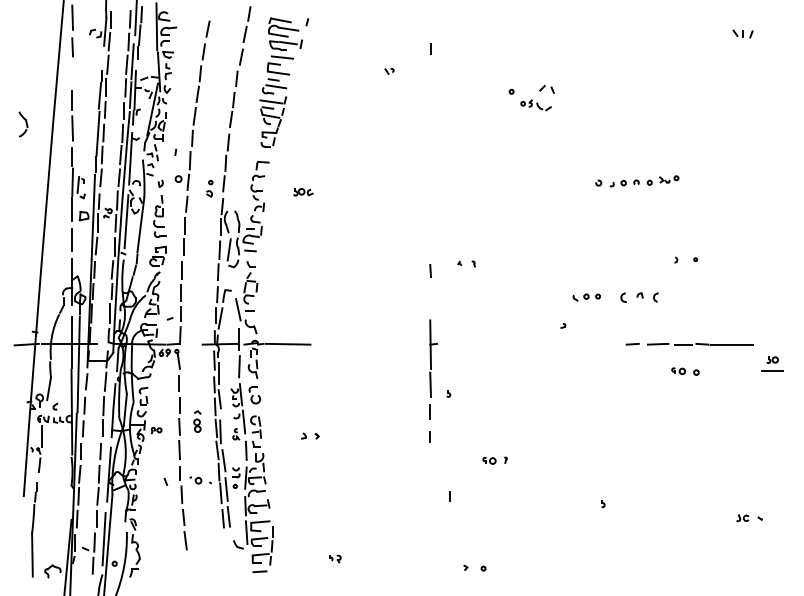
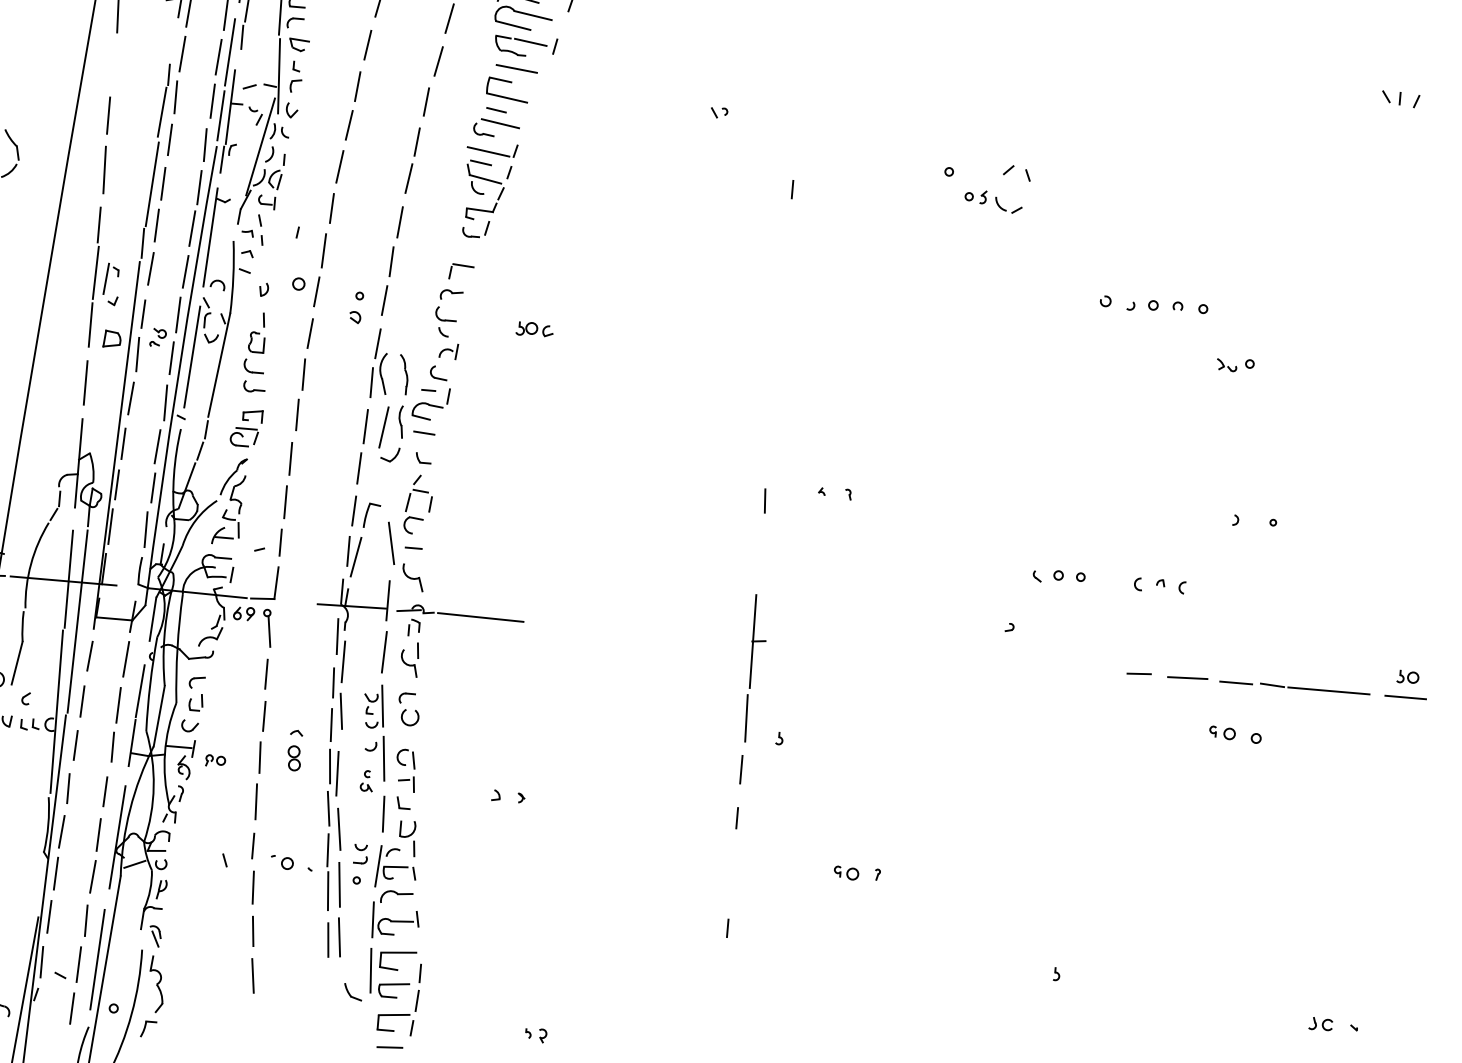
line: (430, 48) -> (791, 188), moved
part: (623, 183) -> (1152, 306), moved
part: (639, 297) -> (1159, 585), size x0.71
part: (772, 363) -> (1407, 683), moved
line: (449, 496) -> (726, 927), moved

